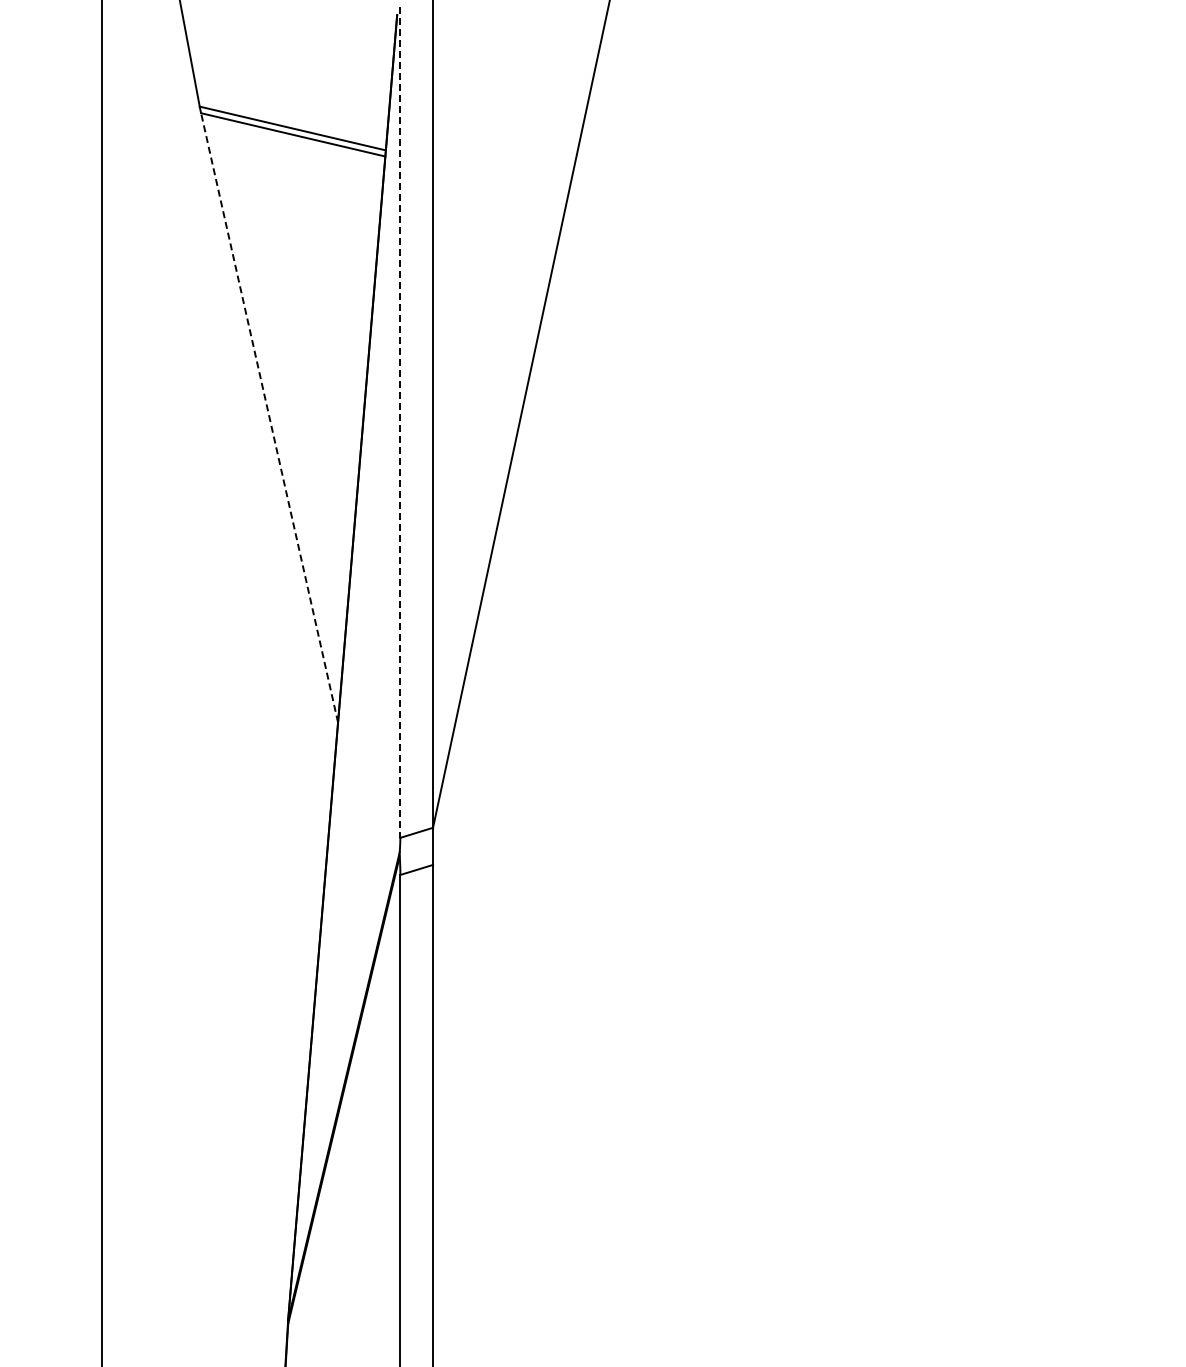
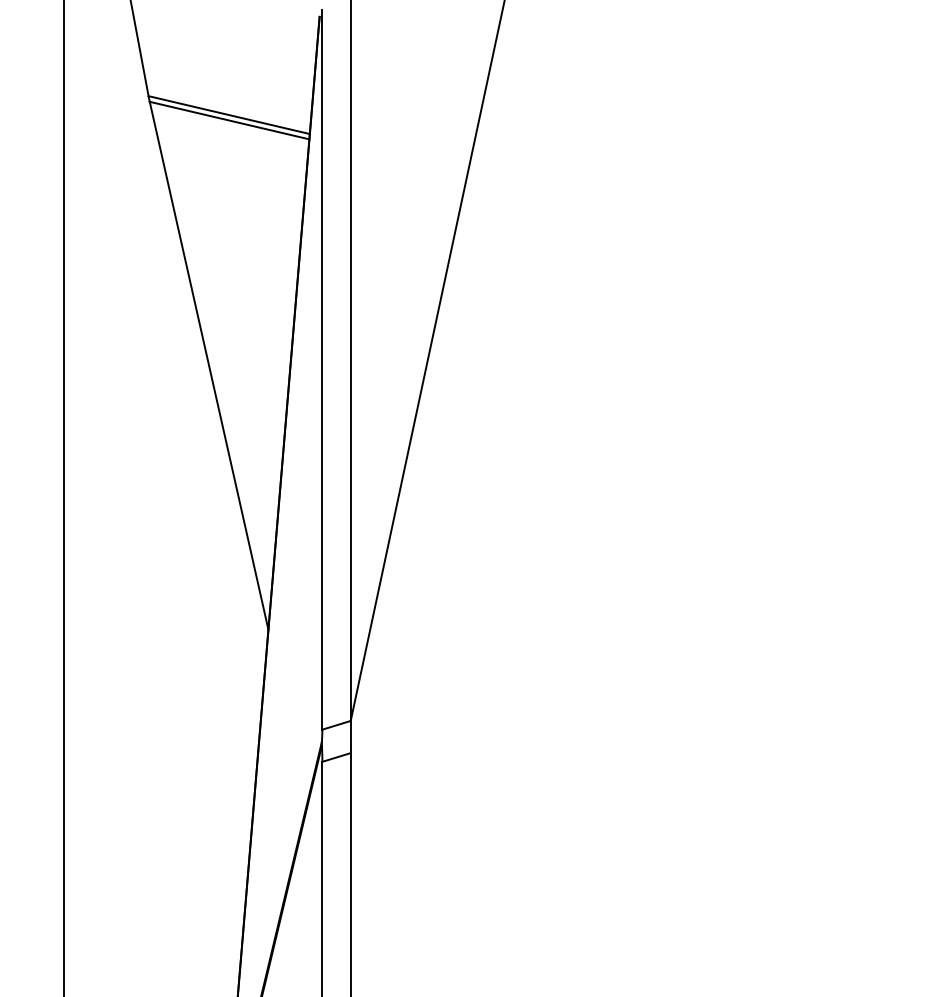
line: (269, 417) -> (209, 365), dashed -> solid
line: (400, 422) -> (322, 369), dashed -> solid

